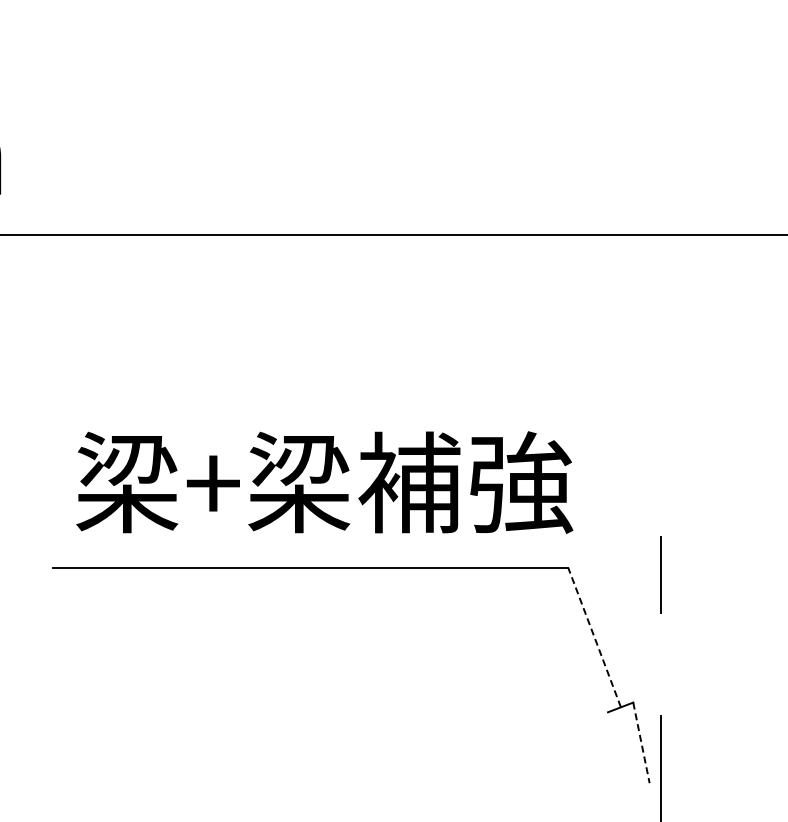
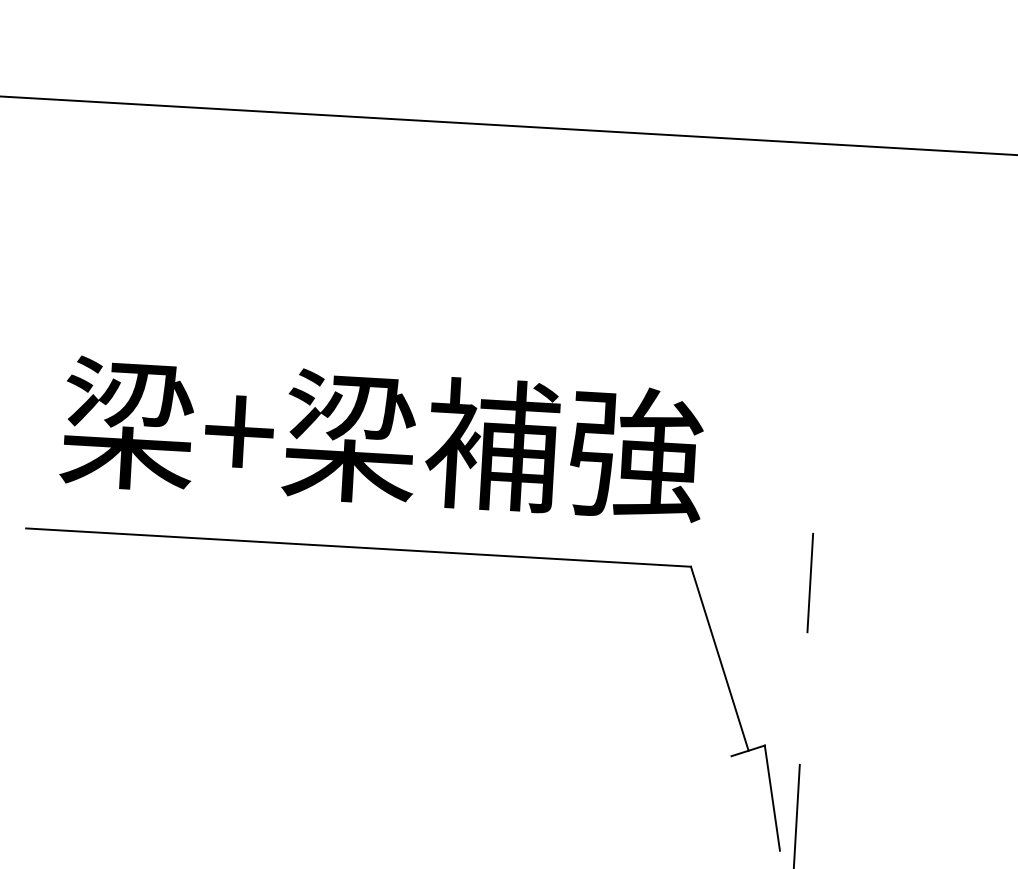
line: (594, 637) -> (719, 658), dashed -> solid
line: (641, 743) -> (772, 798), dashed -> solid

